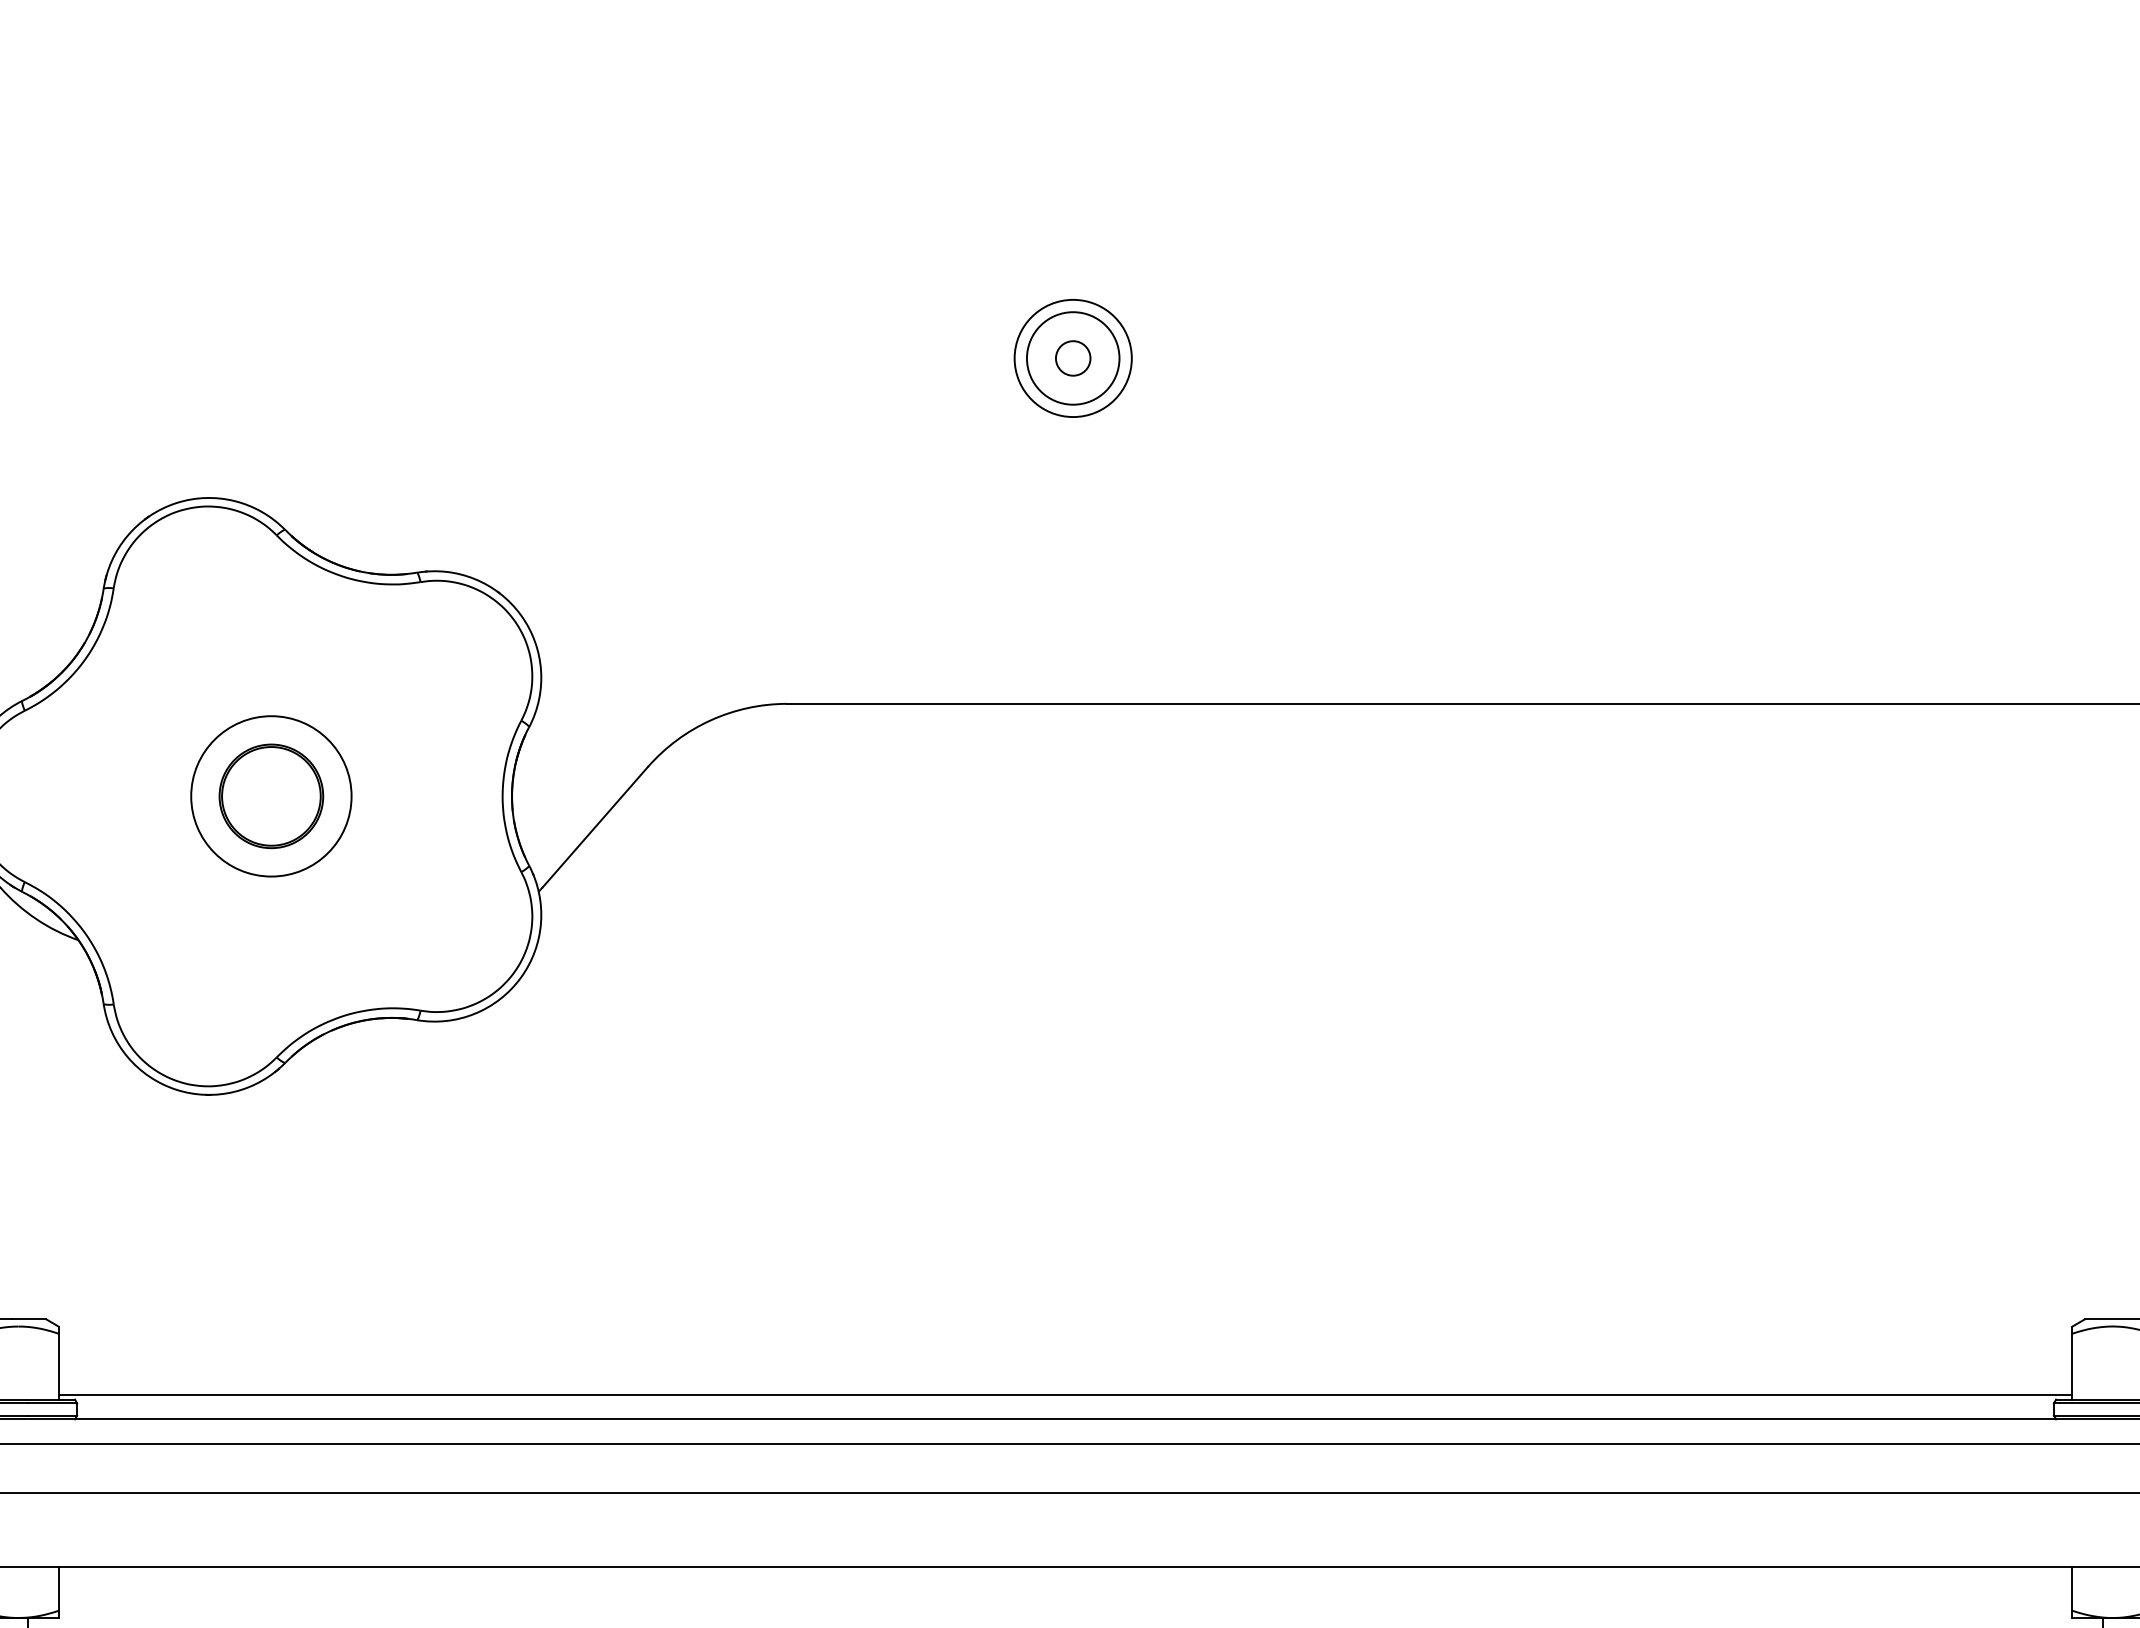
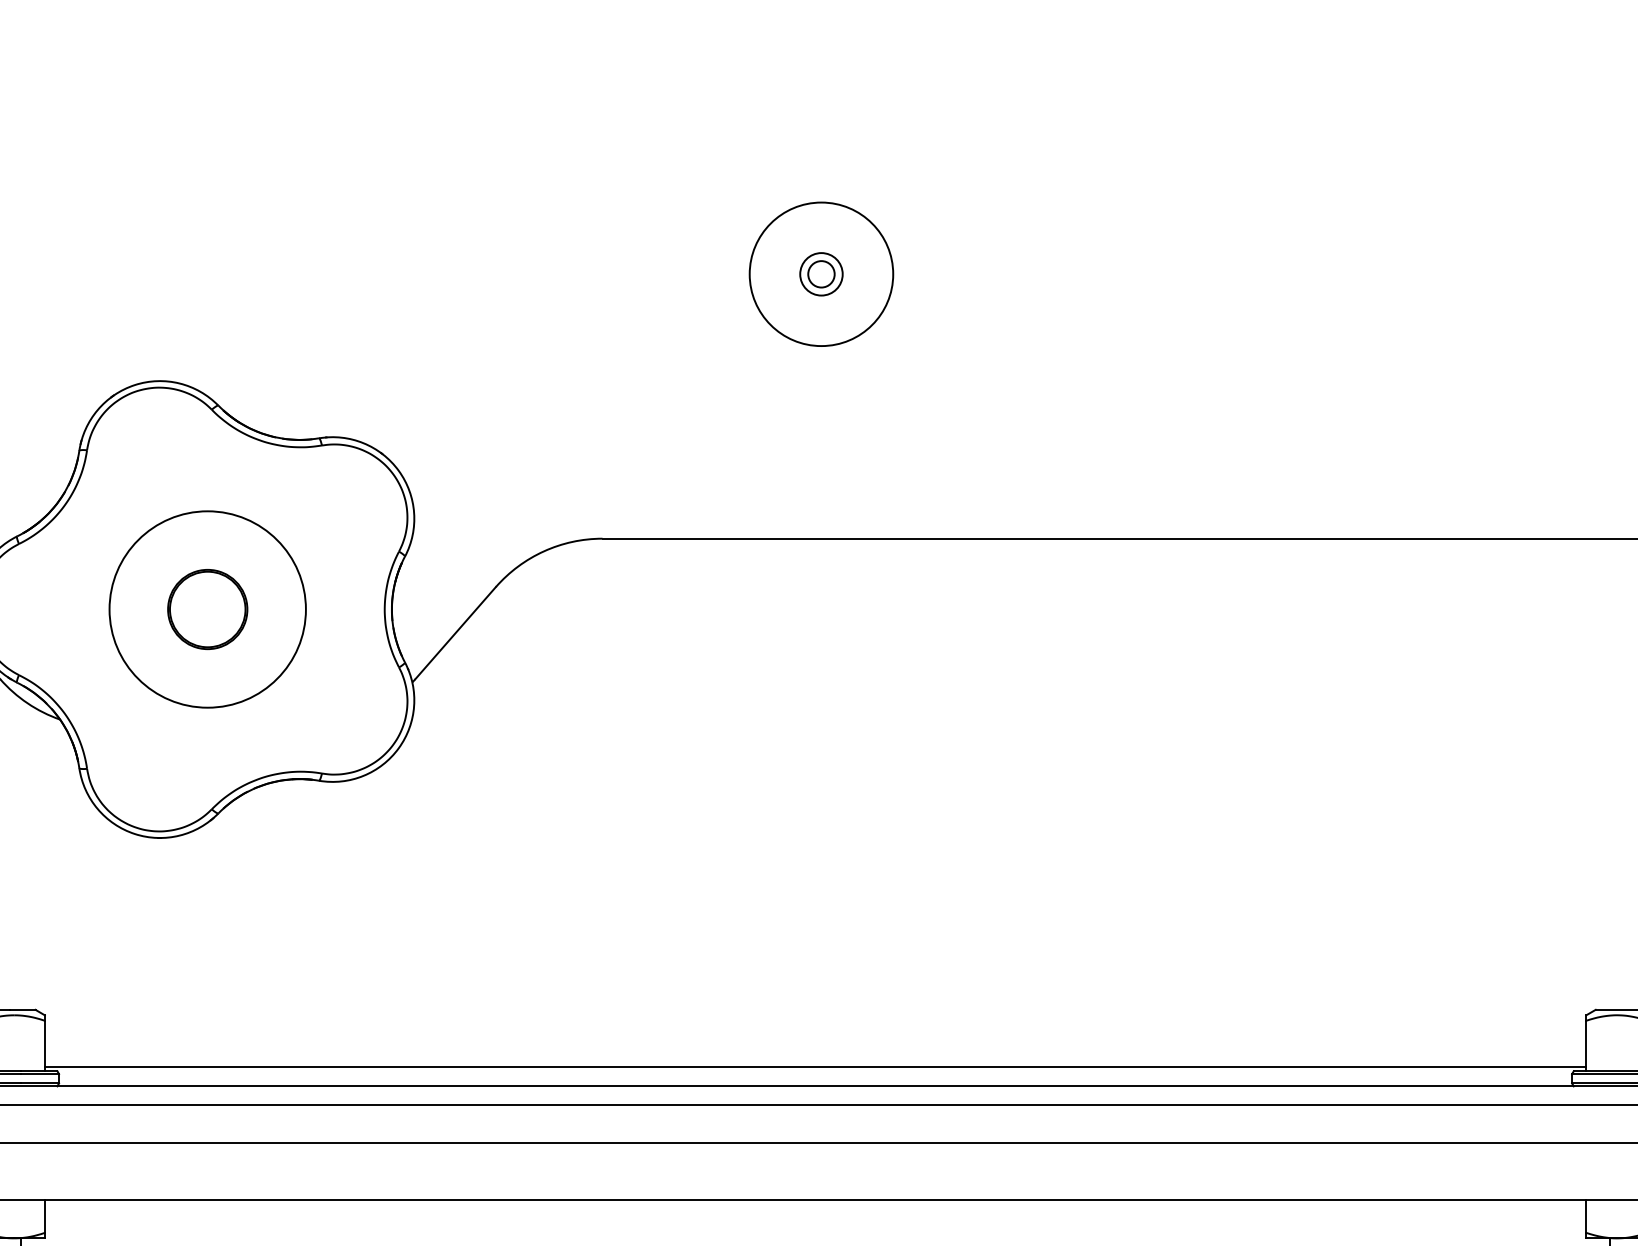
circle: (1072, 358) -> (820, 274), size x0.6
circle: (1072, 358) -> (820, 274), size x1.6
circle: (271, 796) -> (207, 609), size x1.6

